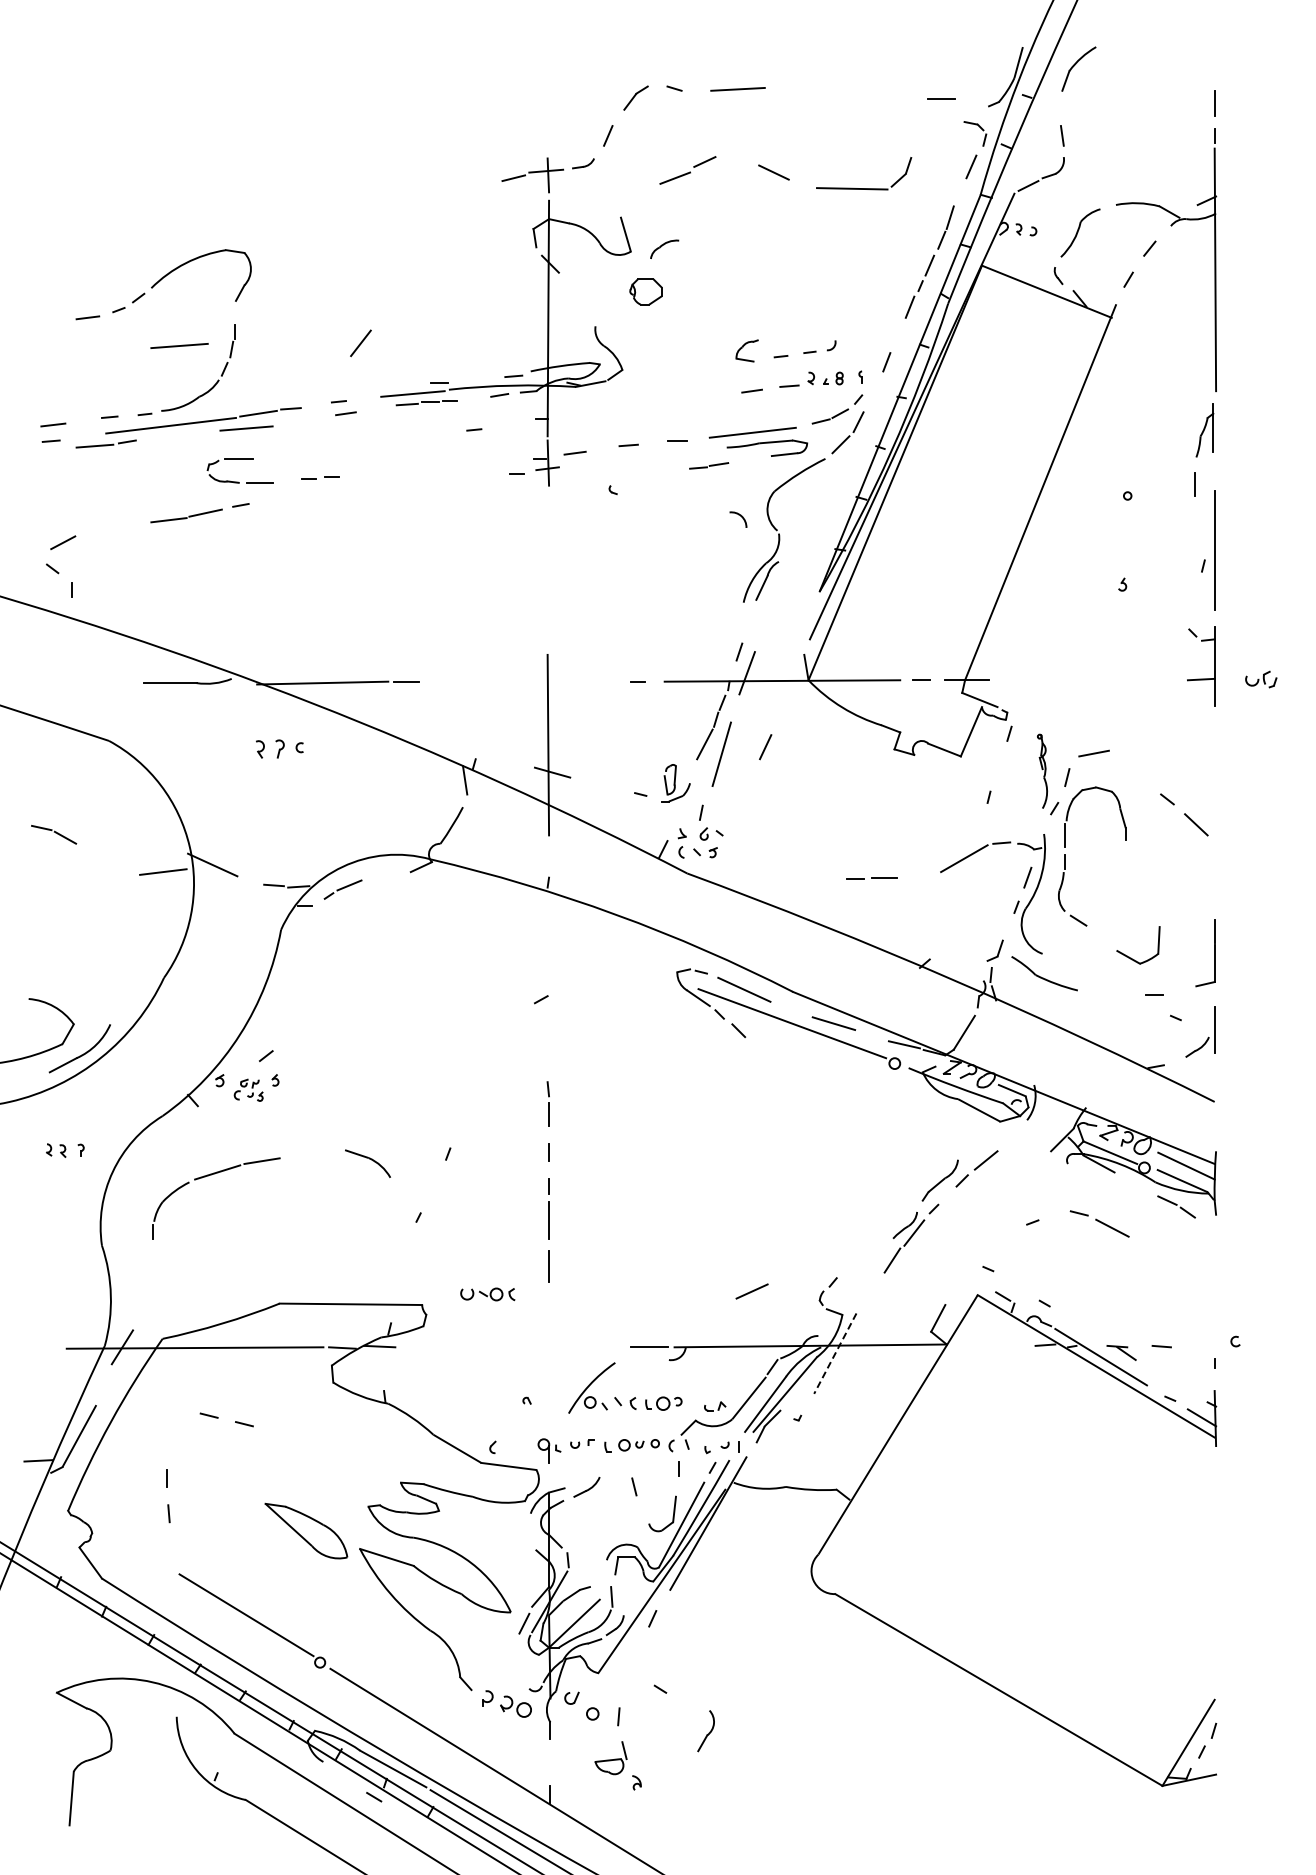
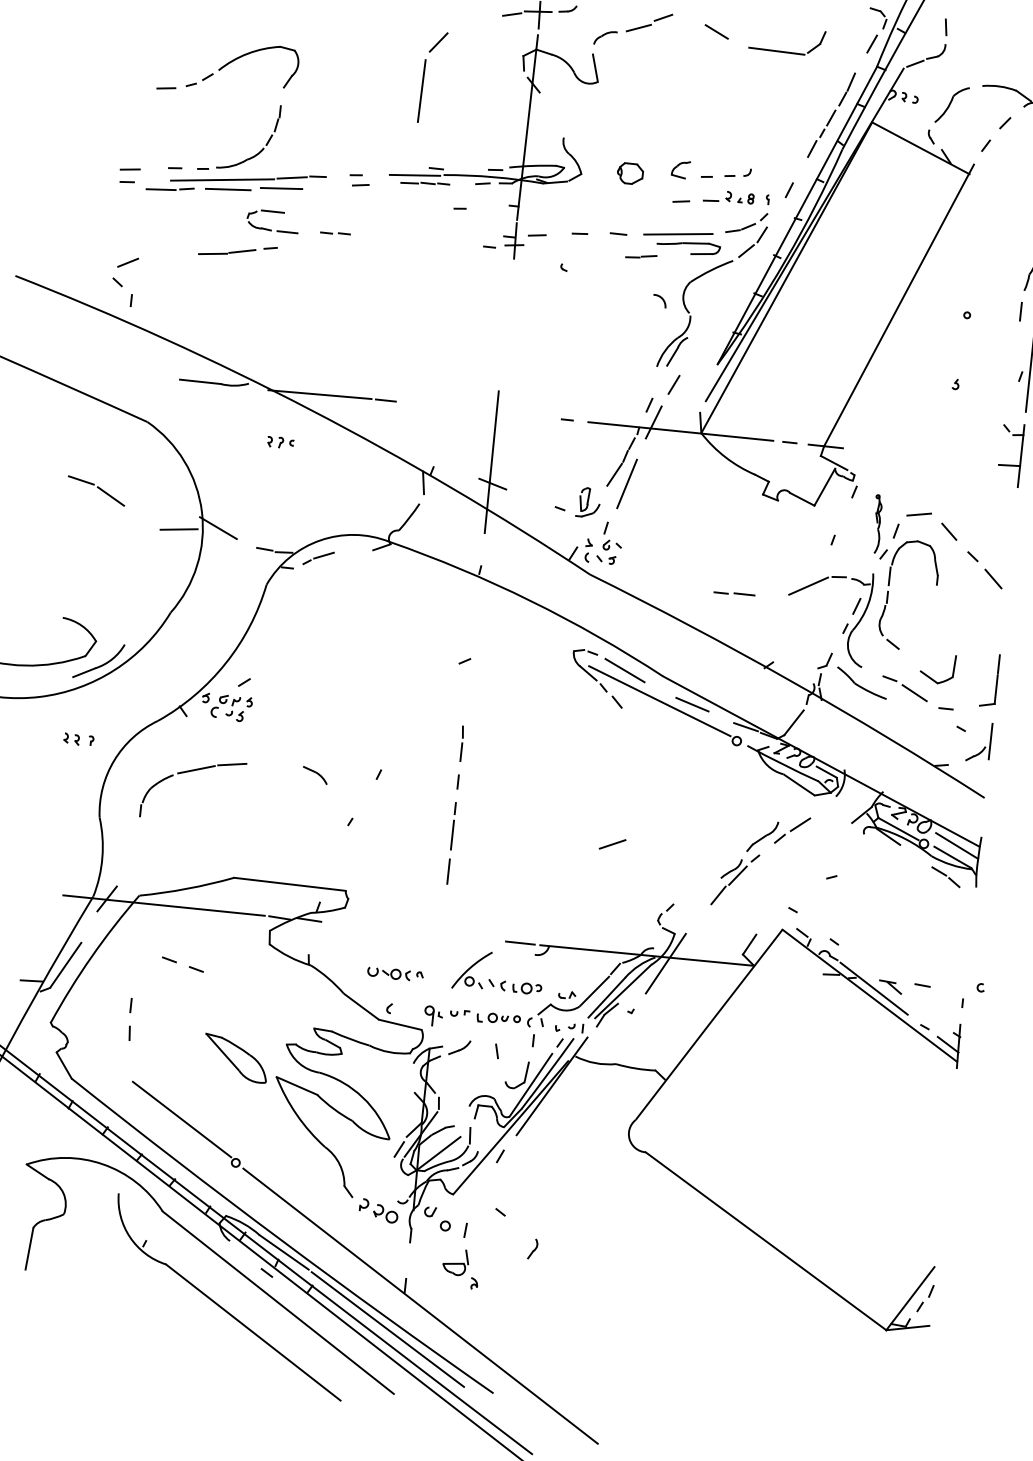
part: (664, 248) -> (605, 37), moved
line: (409, 286) -> (421, 90), added
part: (645, 291) -> (629, 173), moved
line: (360, 343) -> (438, 42), moved
line: (179, 345) -> (228, 189), moved
line: (765, 747) -> (673, 385), moved
part: (279, 748) -> (280, 442), size x0.71
line: (1134, 771) -> (949, 532), added
part: (53, 834) -> (96, 490), size x1.67
part: (248, 1090) -> (227, 708), size x1.43
part: (367, 1163) -> (314, 775), size x0.71
part: (1099, 1223) -> (904, 688), moved
line: (751, 1291) -> (612, 844), moved
part: (487, 1294) -> (388, 973), moved
line: (835, 1354) -> (665, 964), dashed -> solid
part: (706, 1730) -> (533, 1248), size x0.62

